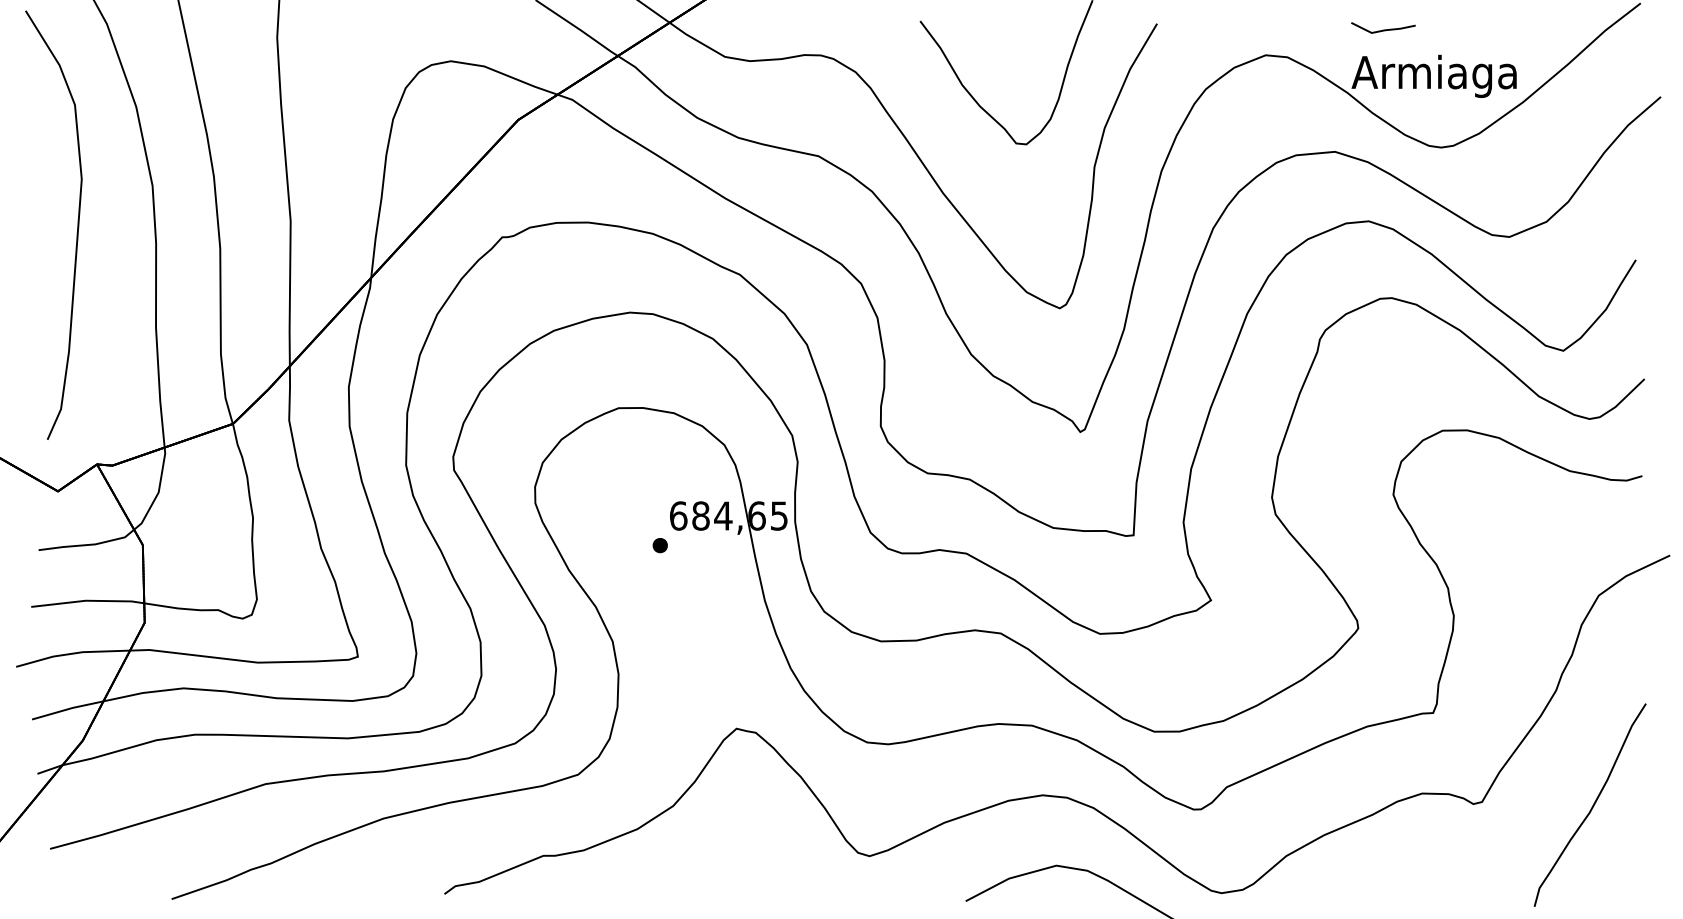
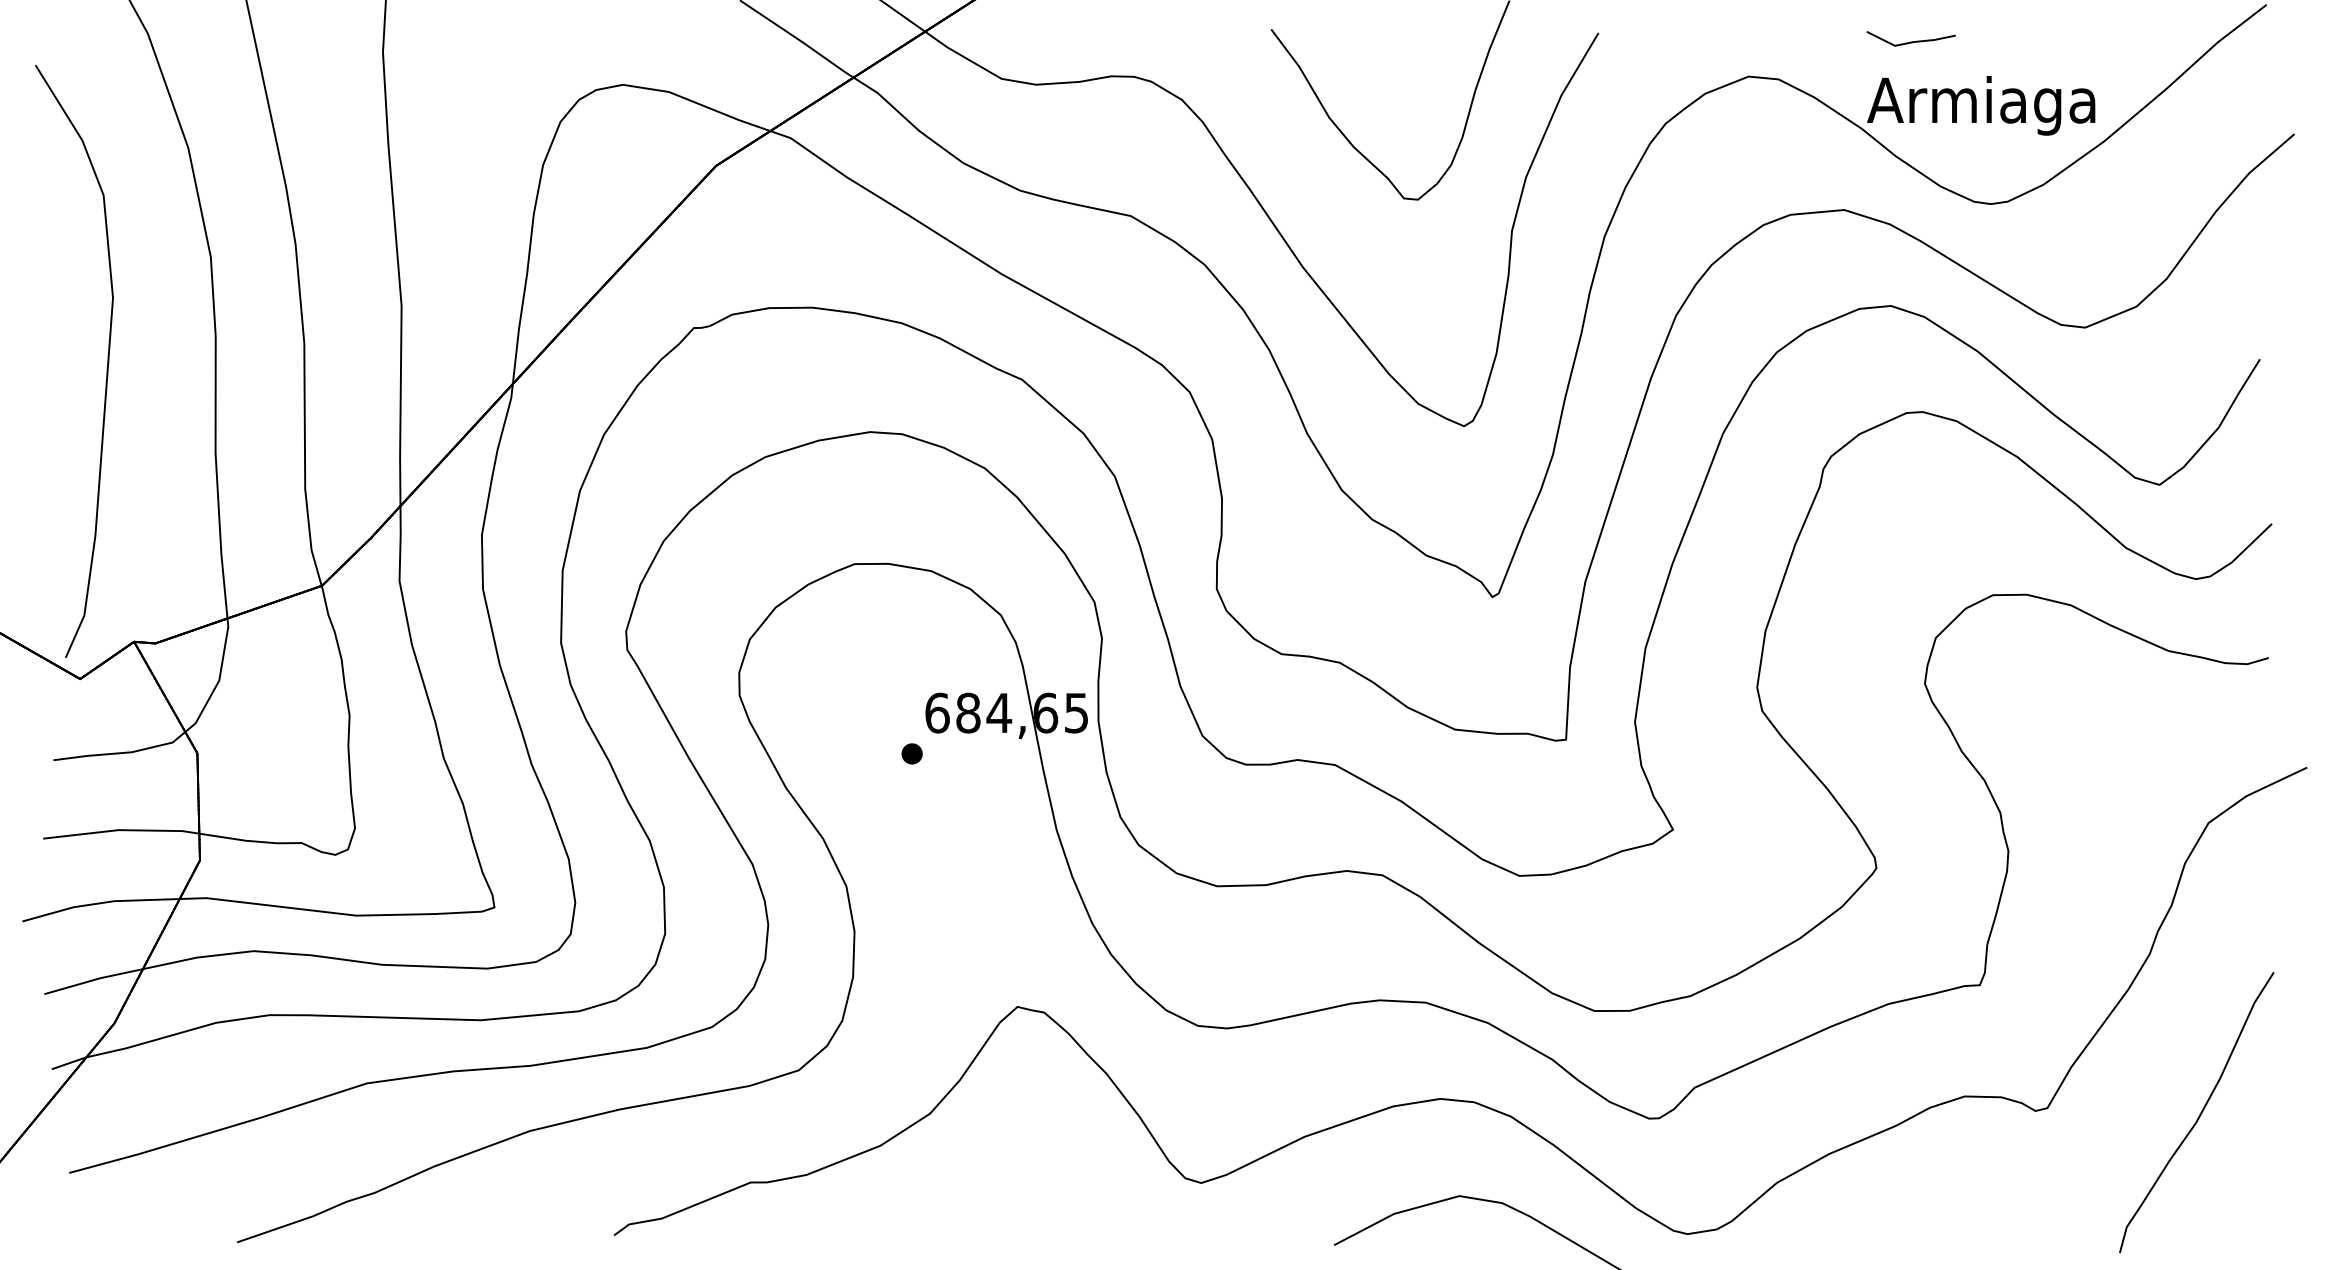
part: (77, 230) -> (106, 368), moved

